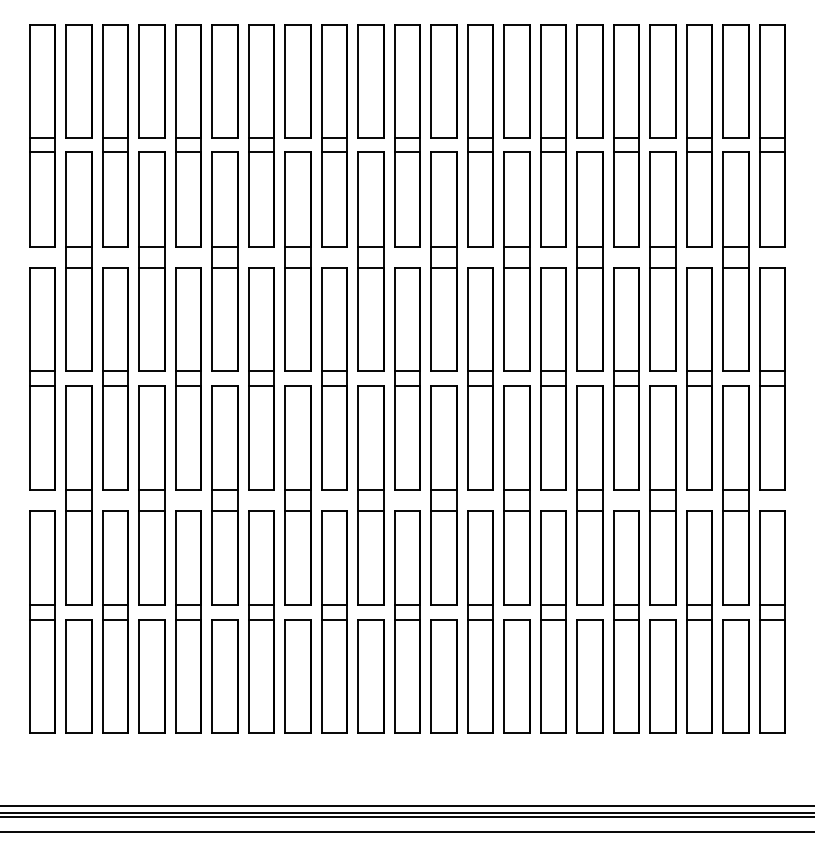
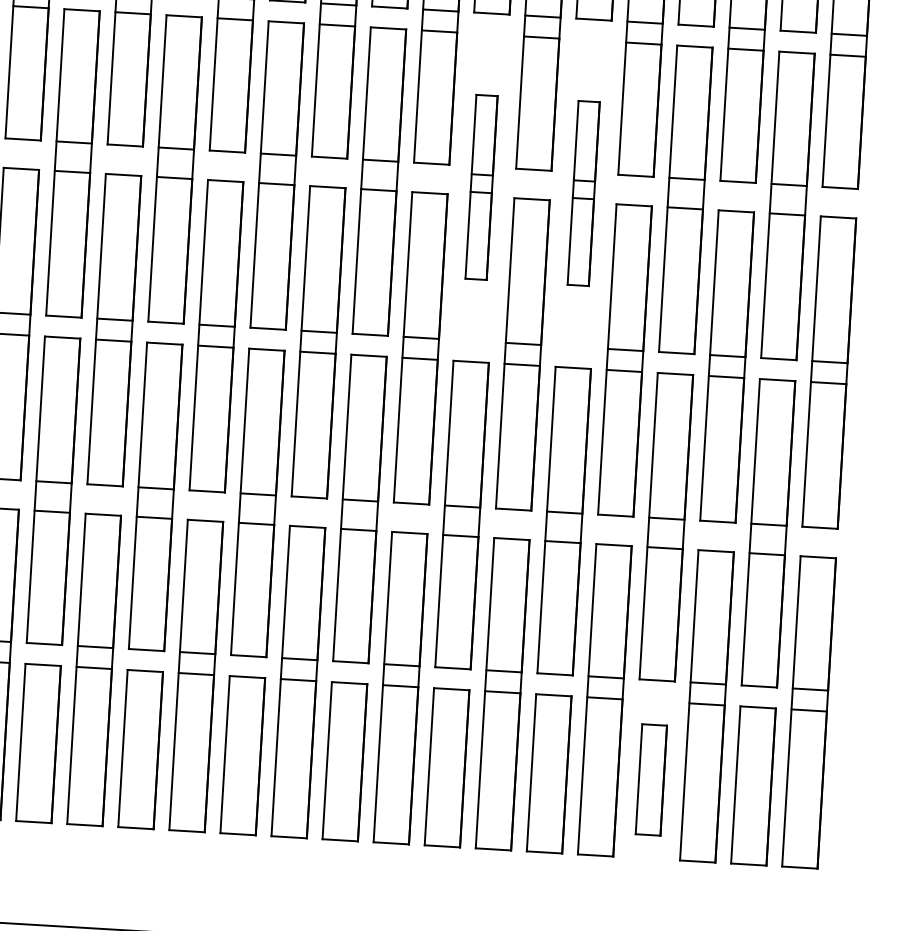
part: (516, 261) -> (480, 187), size x0.6
part: (589, 261) -> (583, 193), size x0.6
part: (662, 676) -> (650, 780), size x0.7

